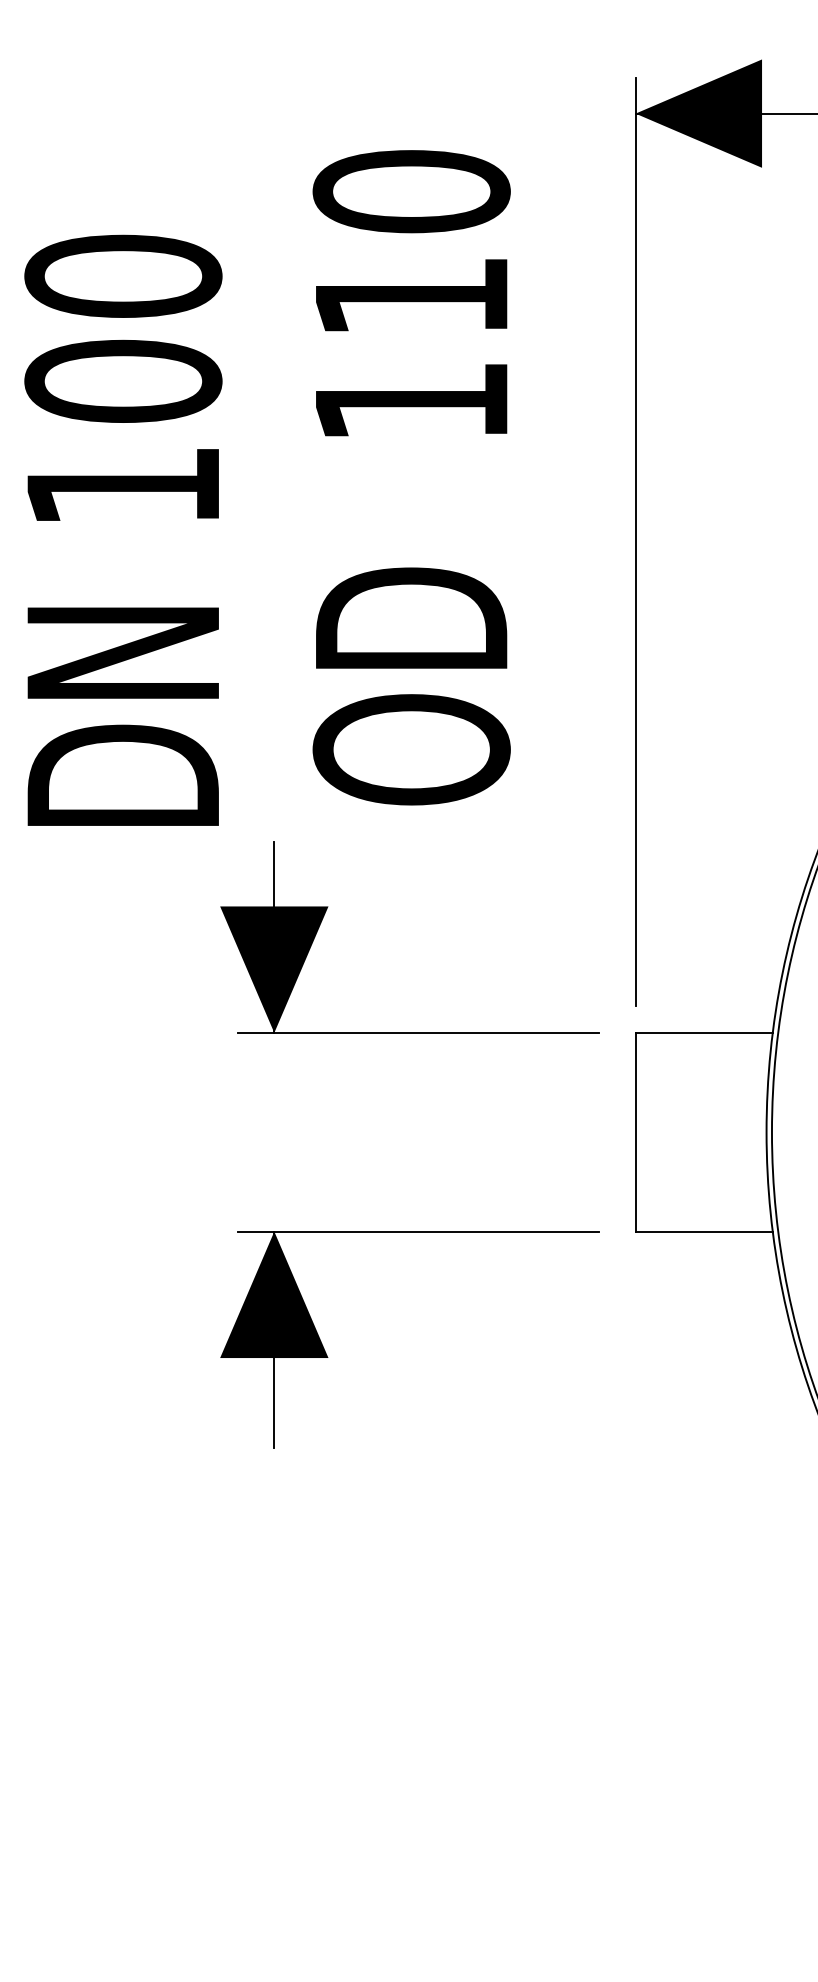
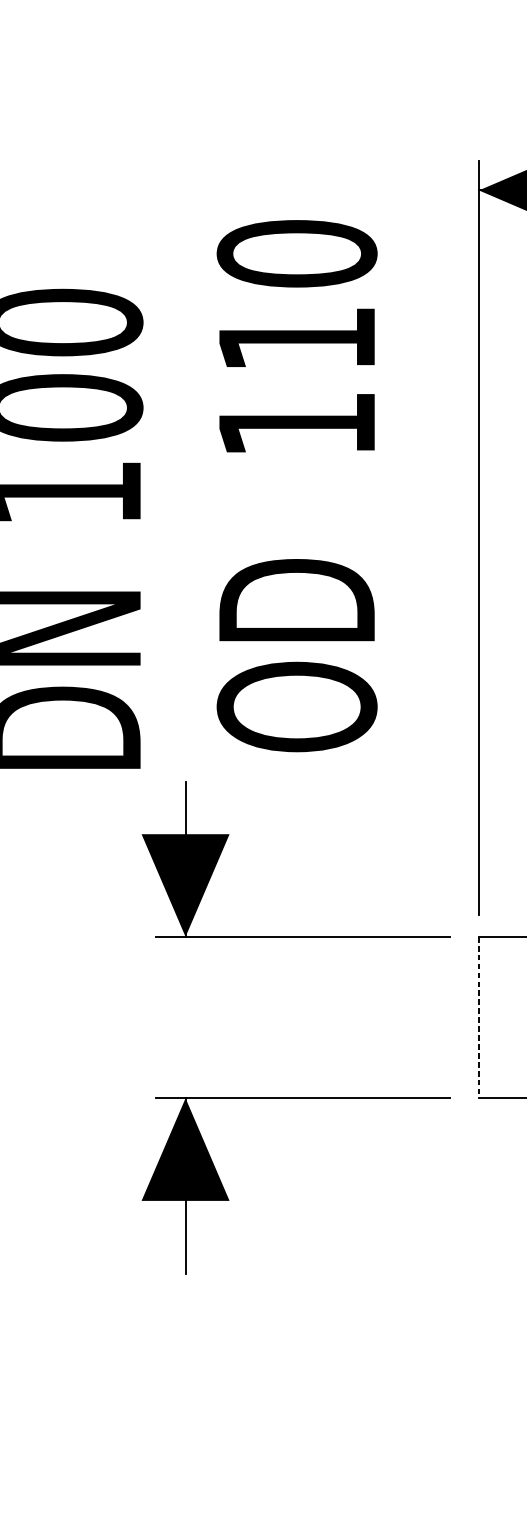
line: (635, 1132) -> (478, 1017), solid -> dashed

